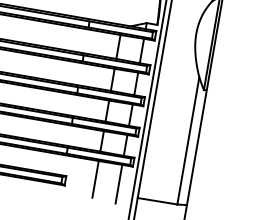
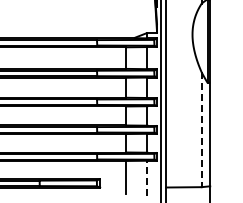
line: (187, 141) -> (201, 130), solid -> dashed
line: (119, 183) -> (147, 177), solid -> dashed

